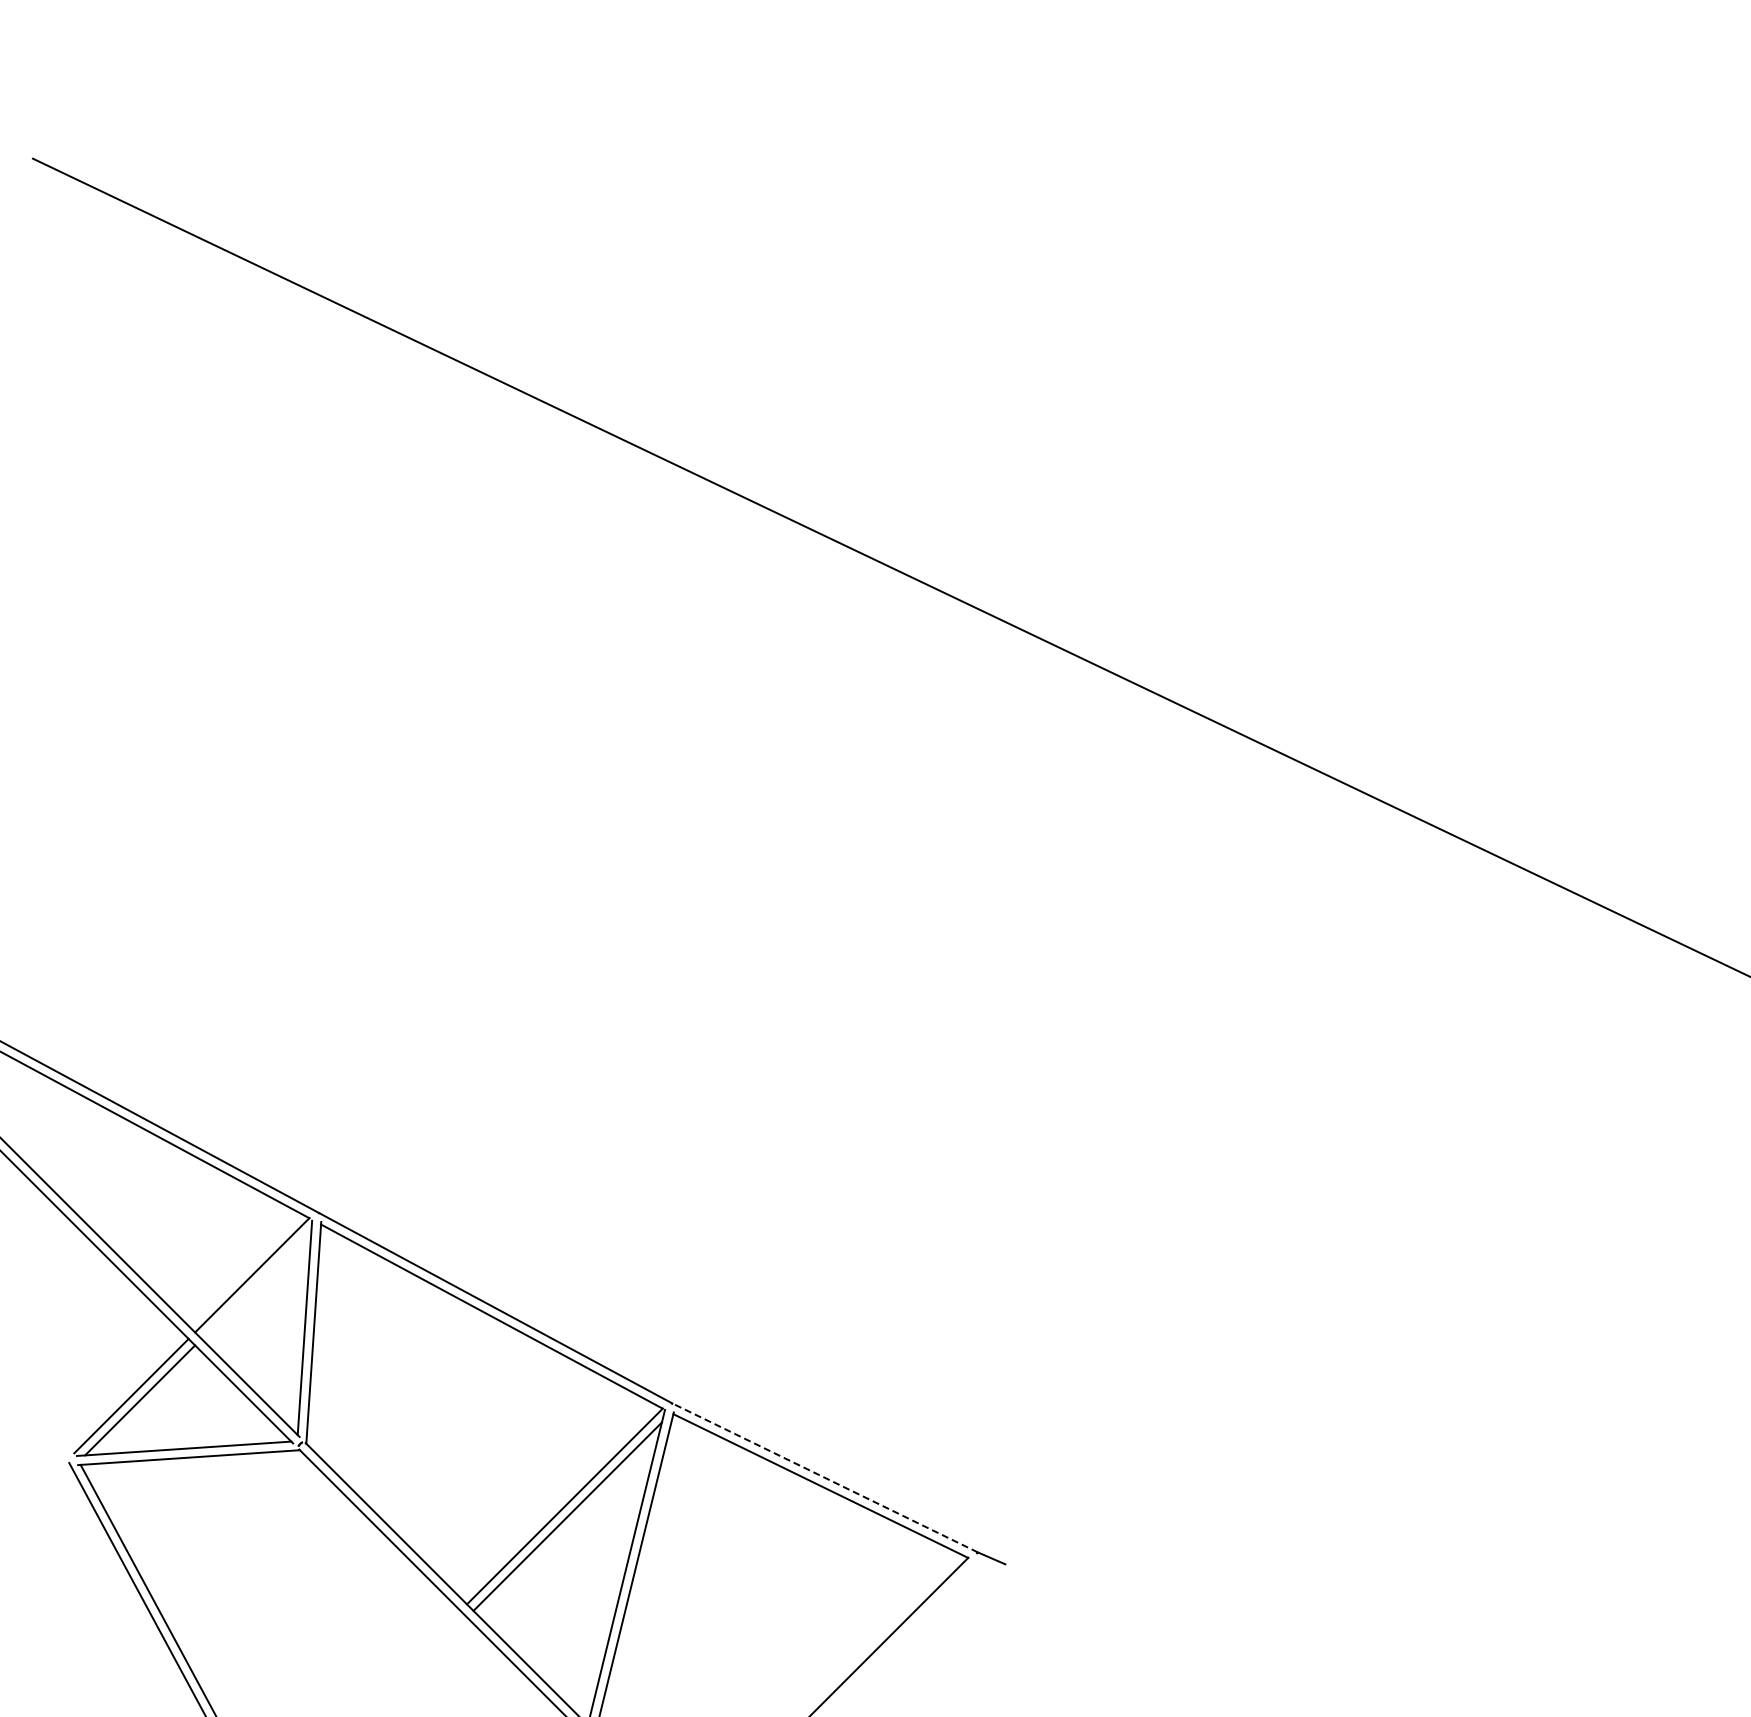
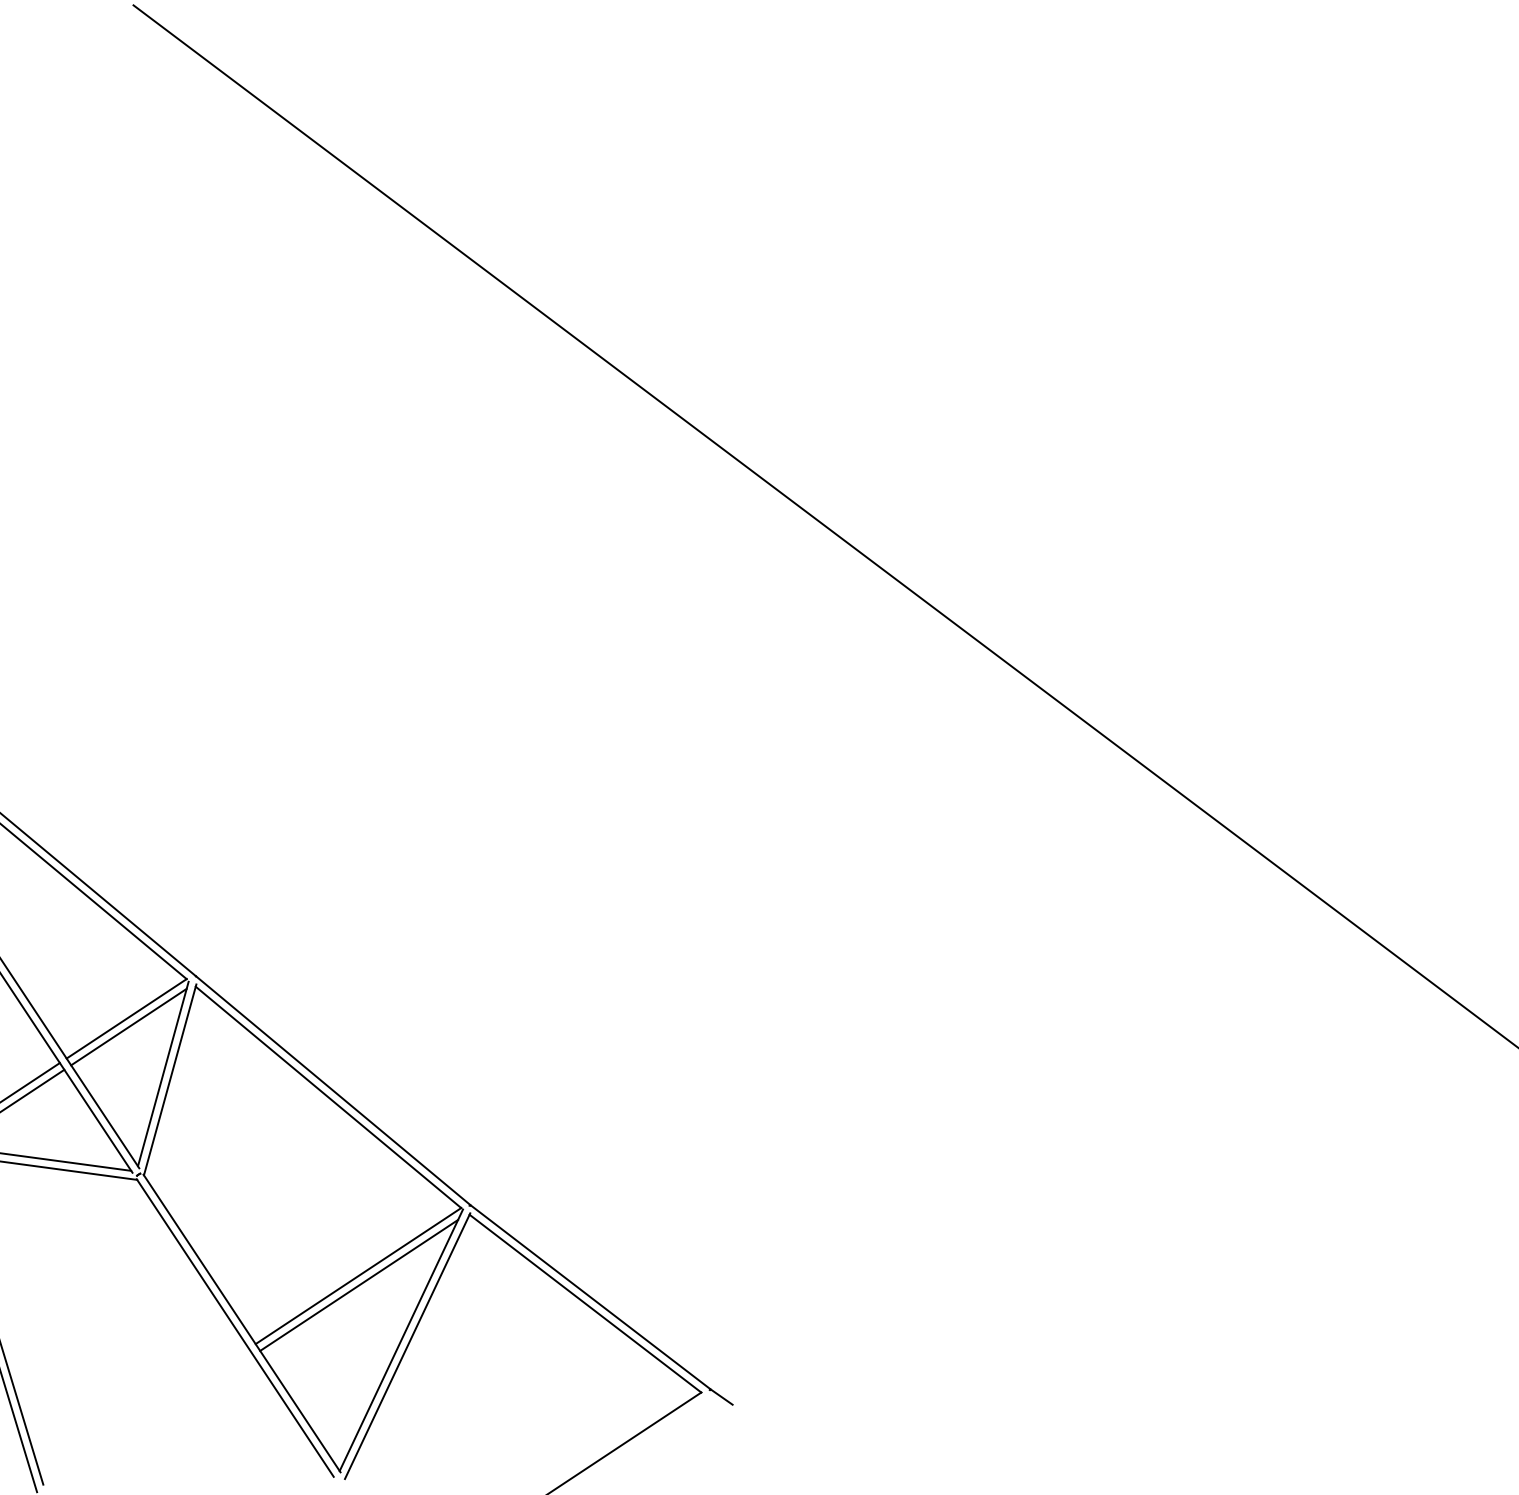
line: (256, 1283) -> (128, 1026), added
line: (825, 1477) -> (591, 1297), dashed -> solid

